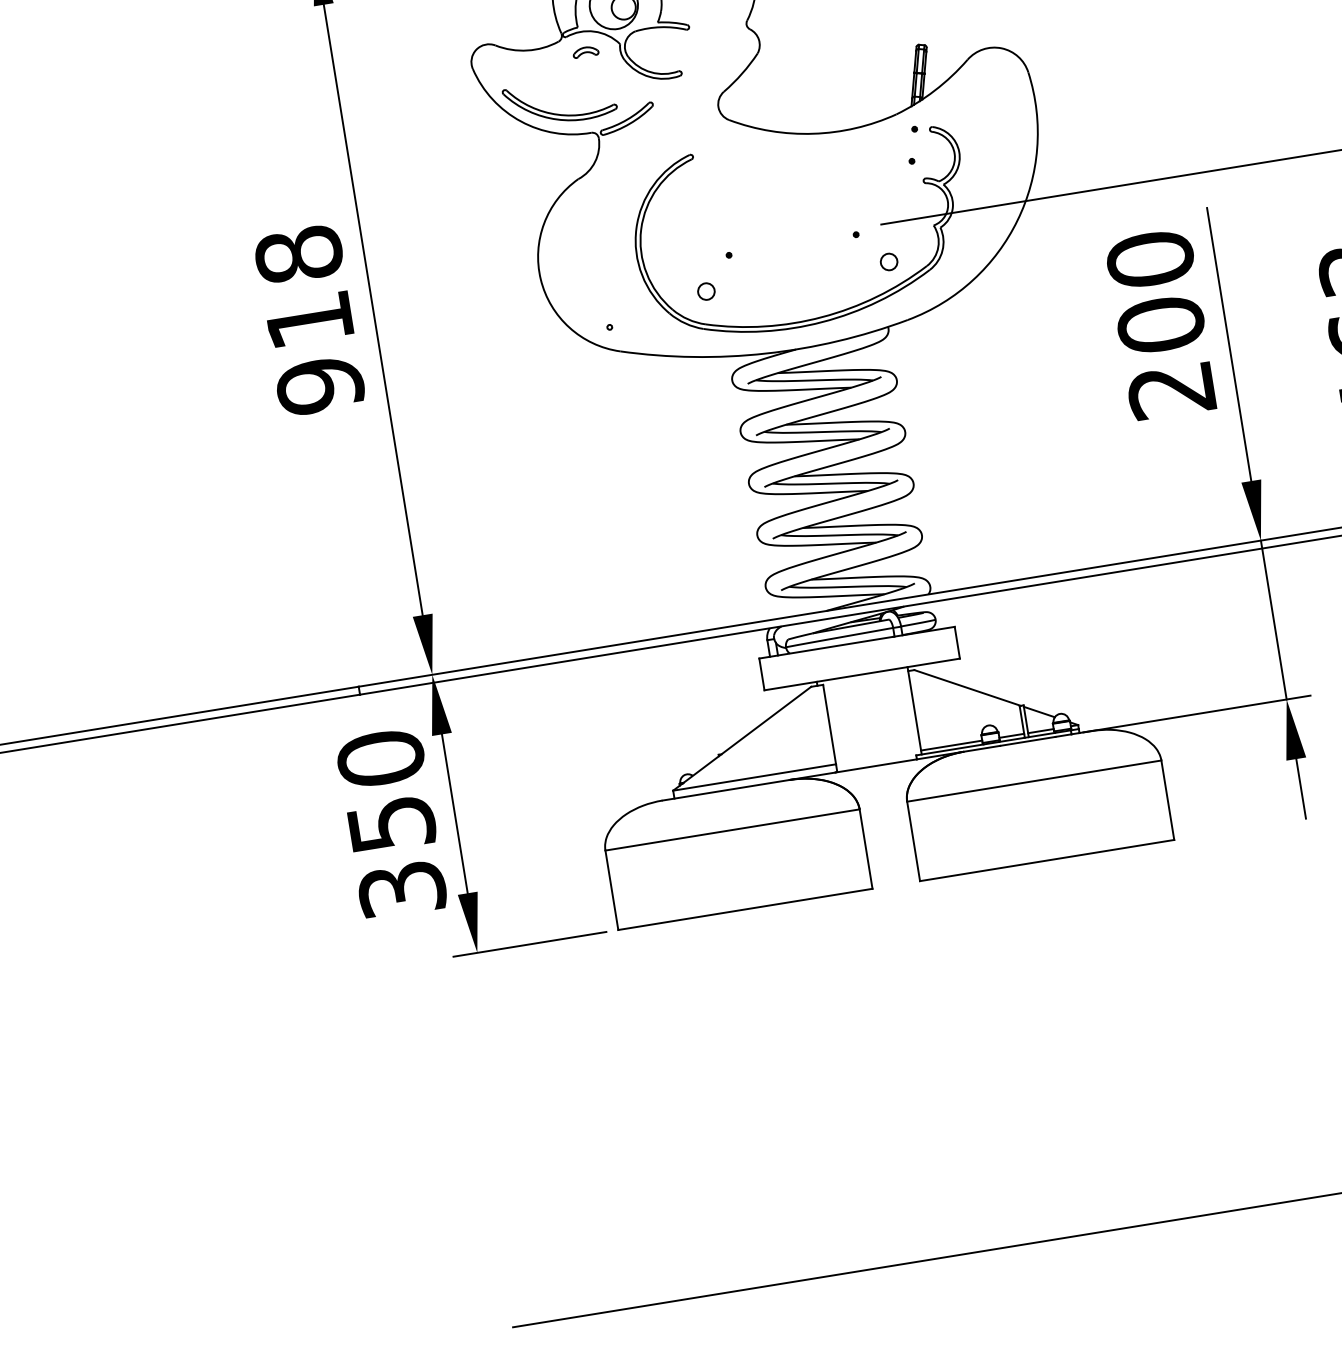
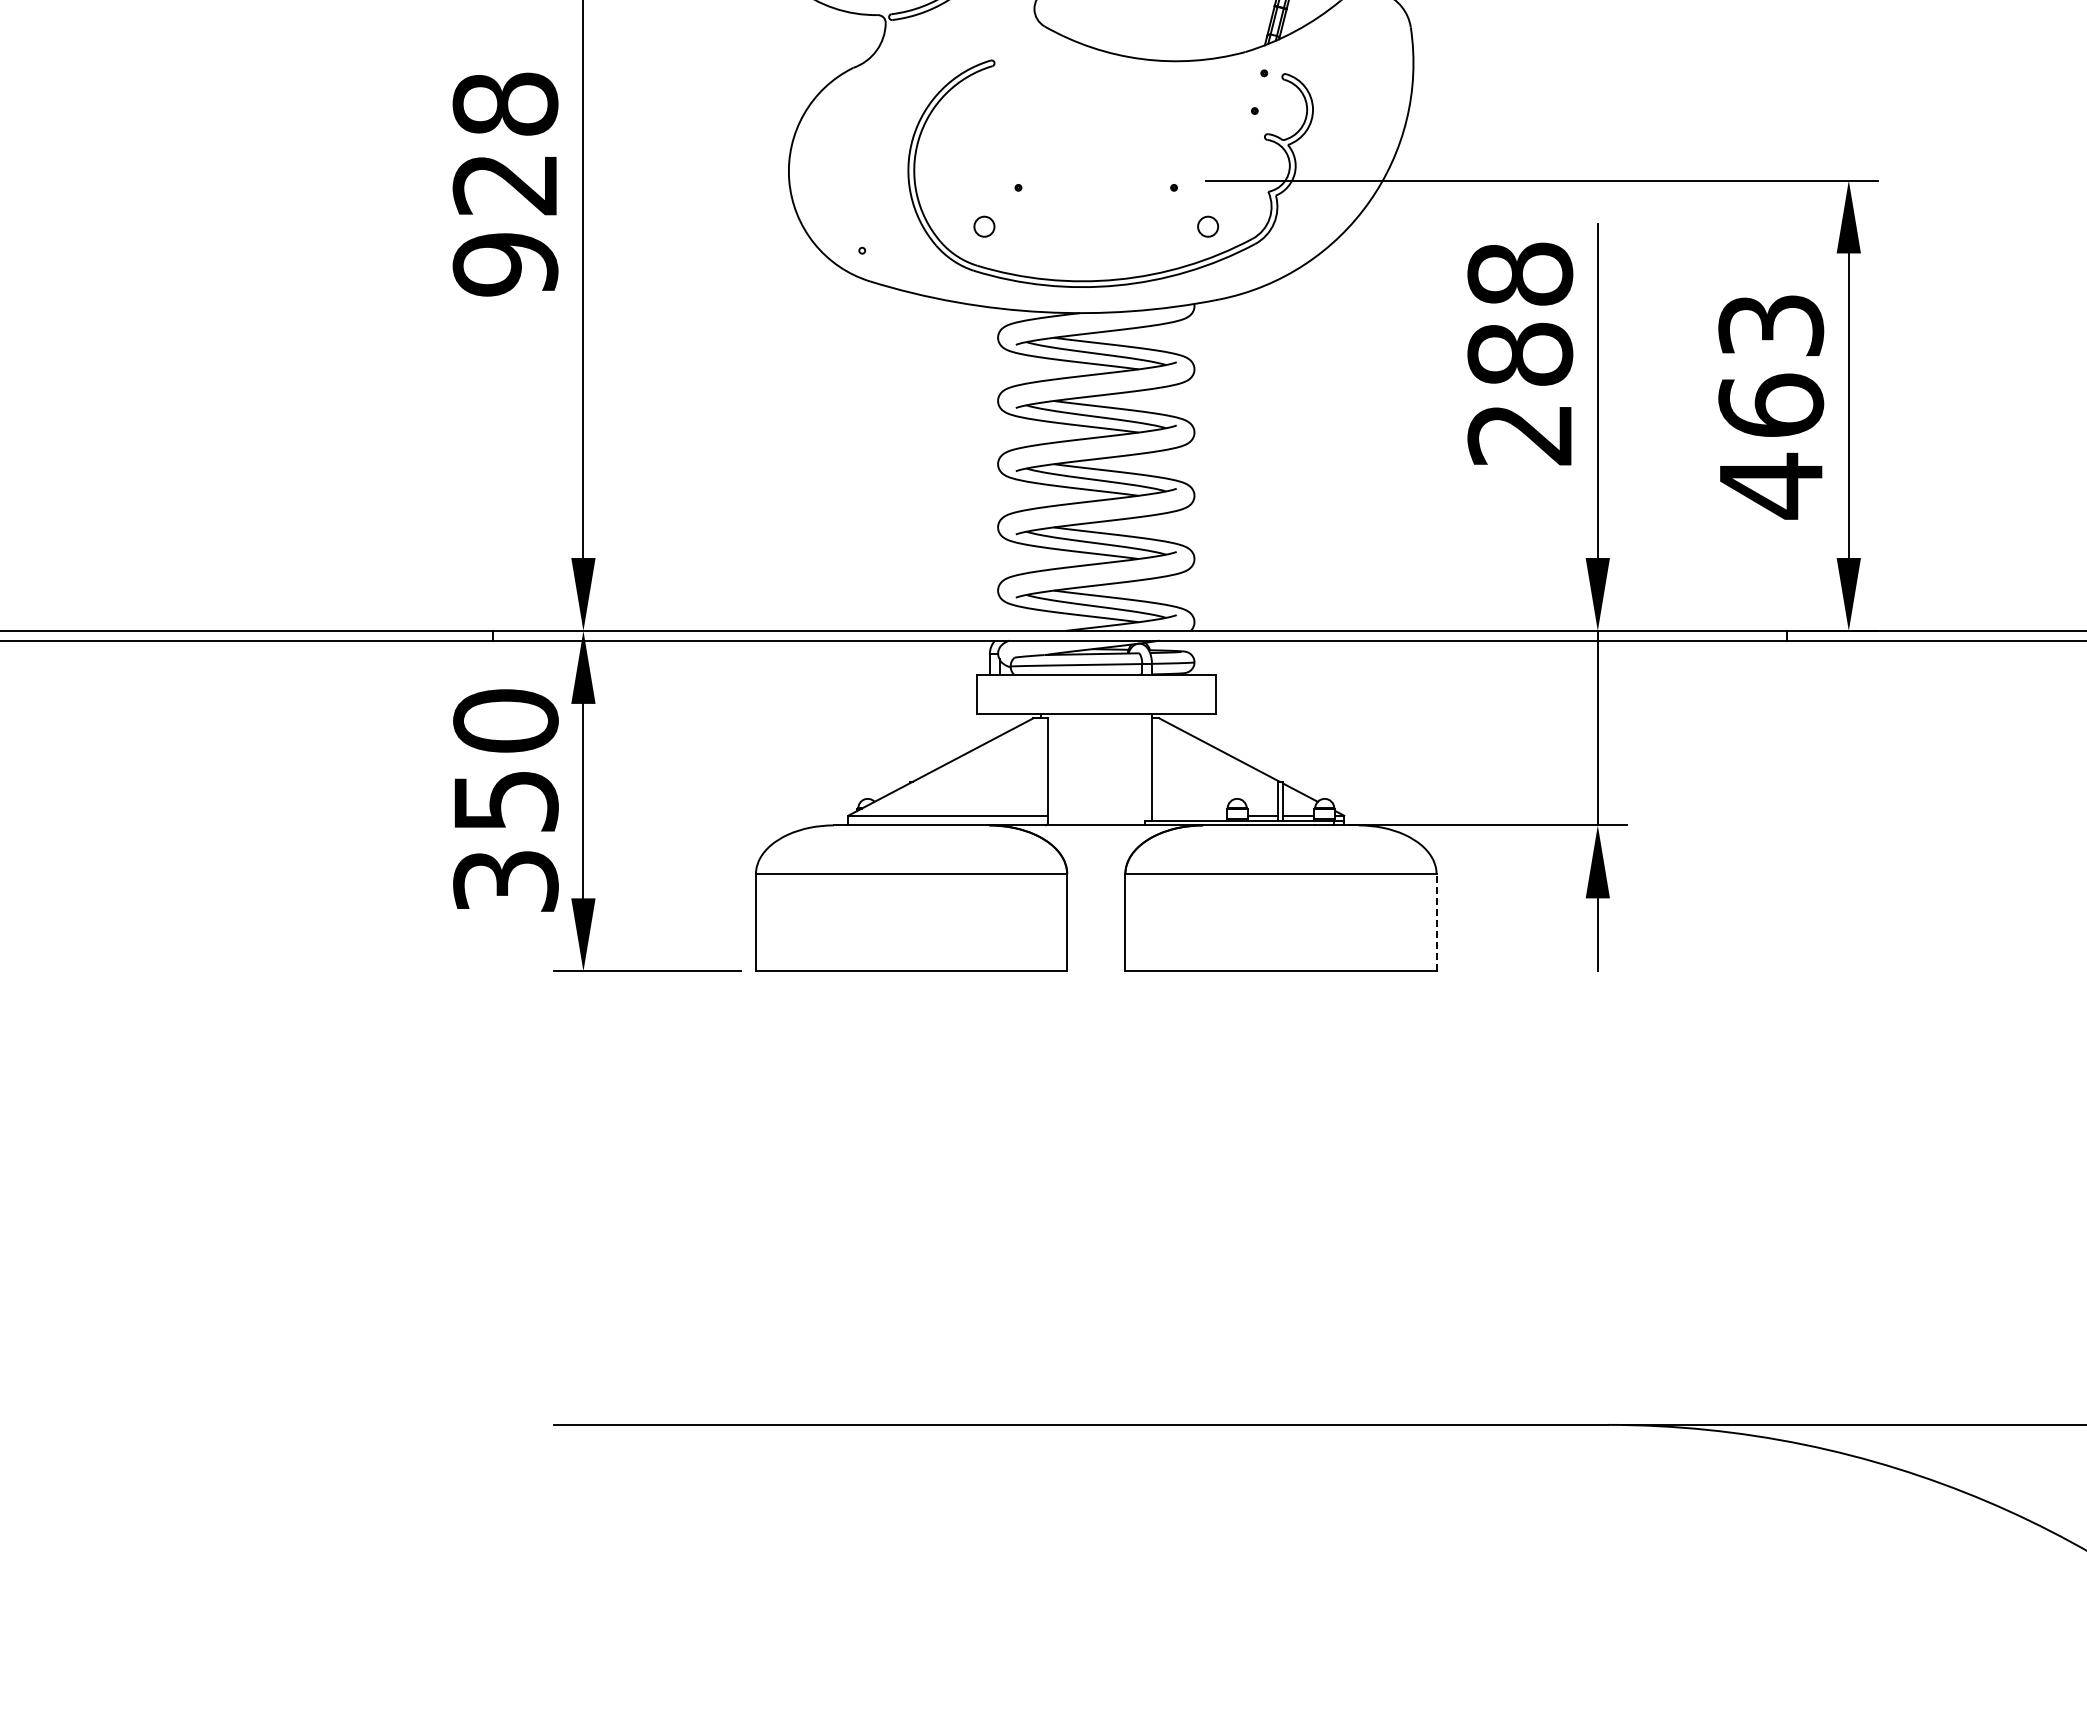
text: (1155, 292) -> (1520, 314), 200 -> 288
text: (308, 321) -> (504, 185), 918 -> 928
line: (950, 745) -> (1188, 815), removed
line: (1167, 800) -> (1436, 922), solid -> dashed

